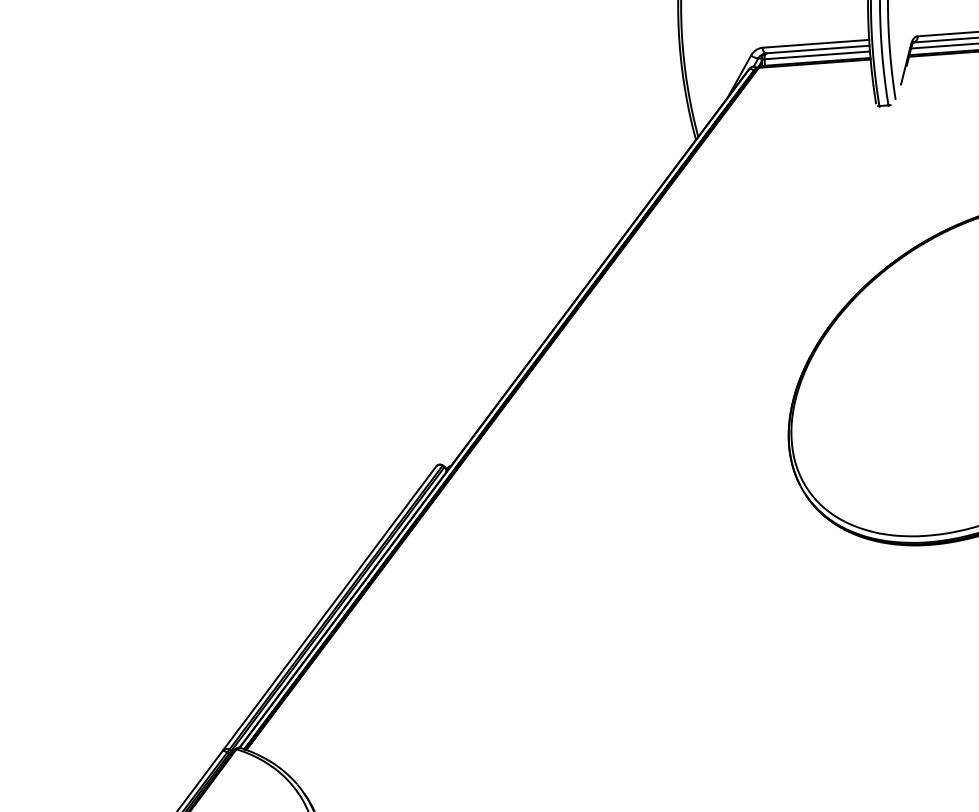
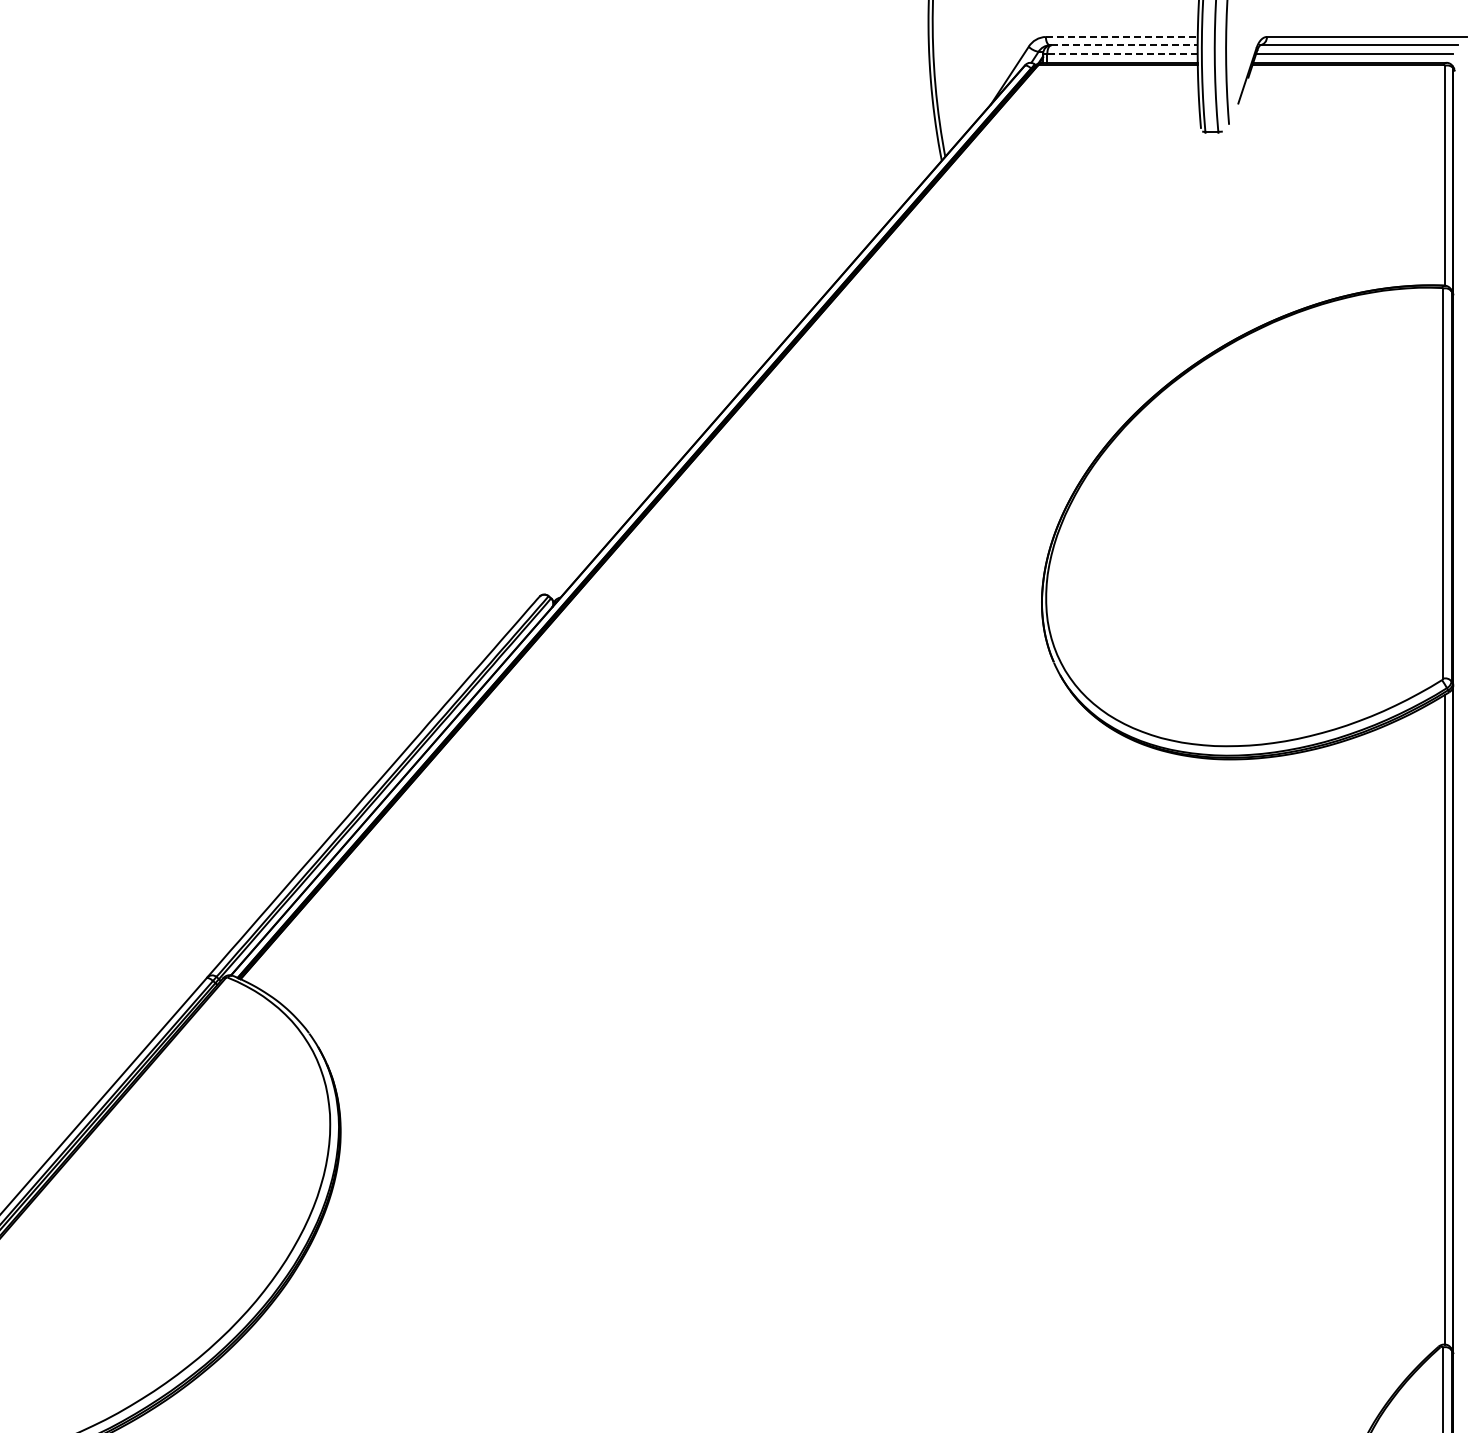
line: (815, 43) -> (1121, 36), solid -> dashed
line: (818, 49) -> (1125, 45), solid -> dashed
line: (817, 55) -> (1122, 53), solid -> dashed

